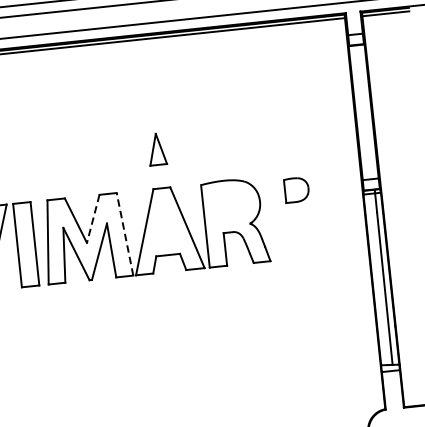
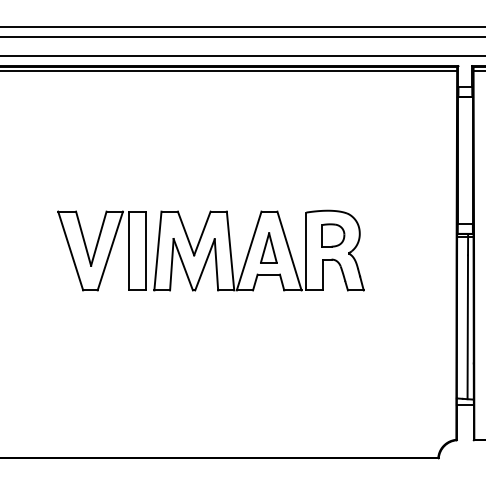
part: (156, 149) -> (268, 247), moved
part: (297, 189) -> (333, 235), moved
line: (93, 218) -> (202, 233), dashed -> solid
line: (125, 234) -> (230, 251), dashed -> solid

